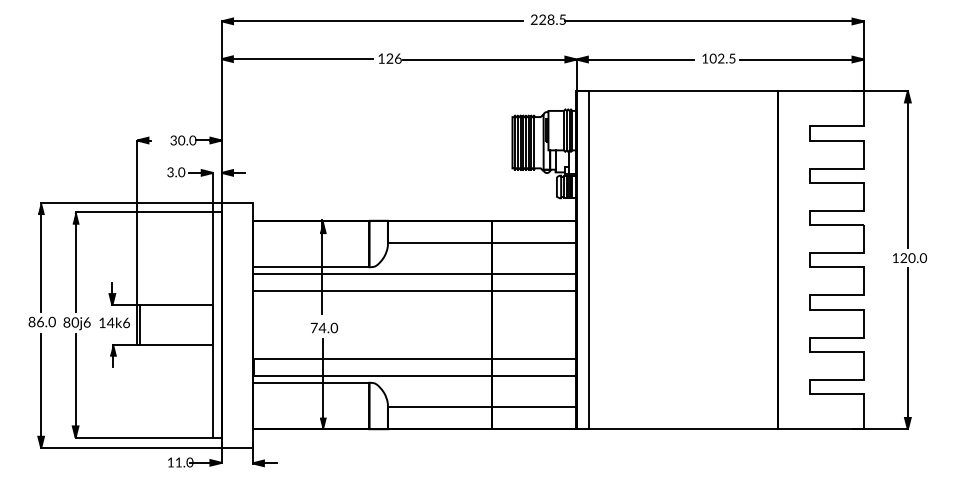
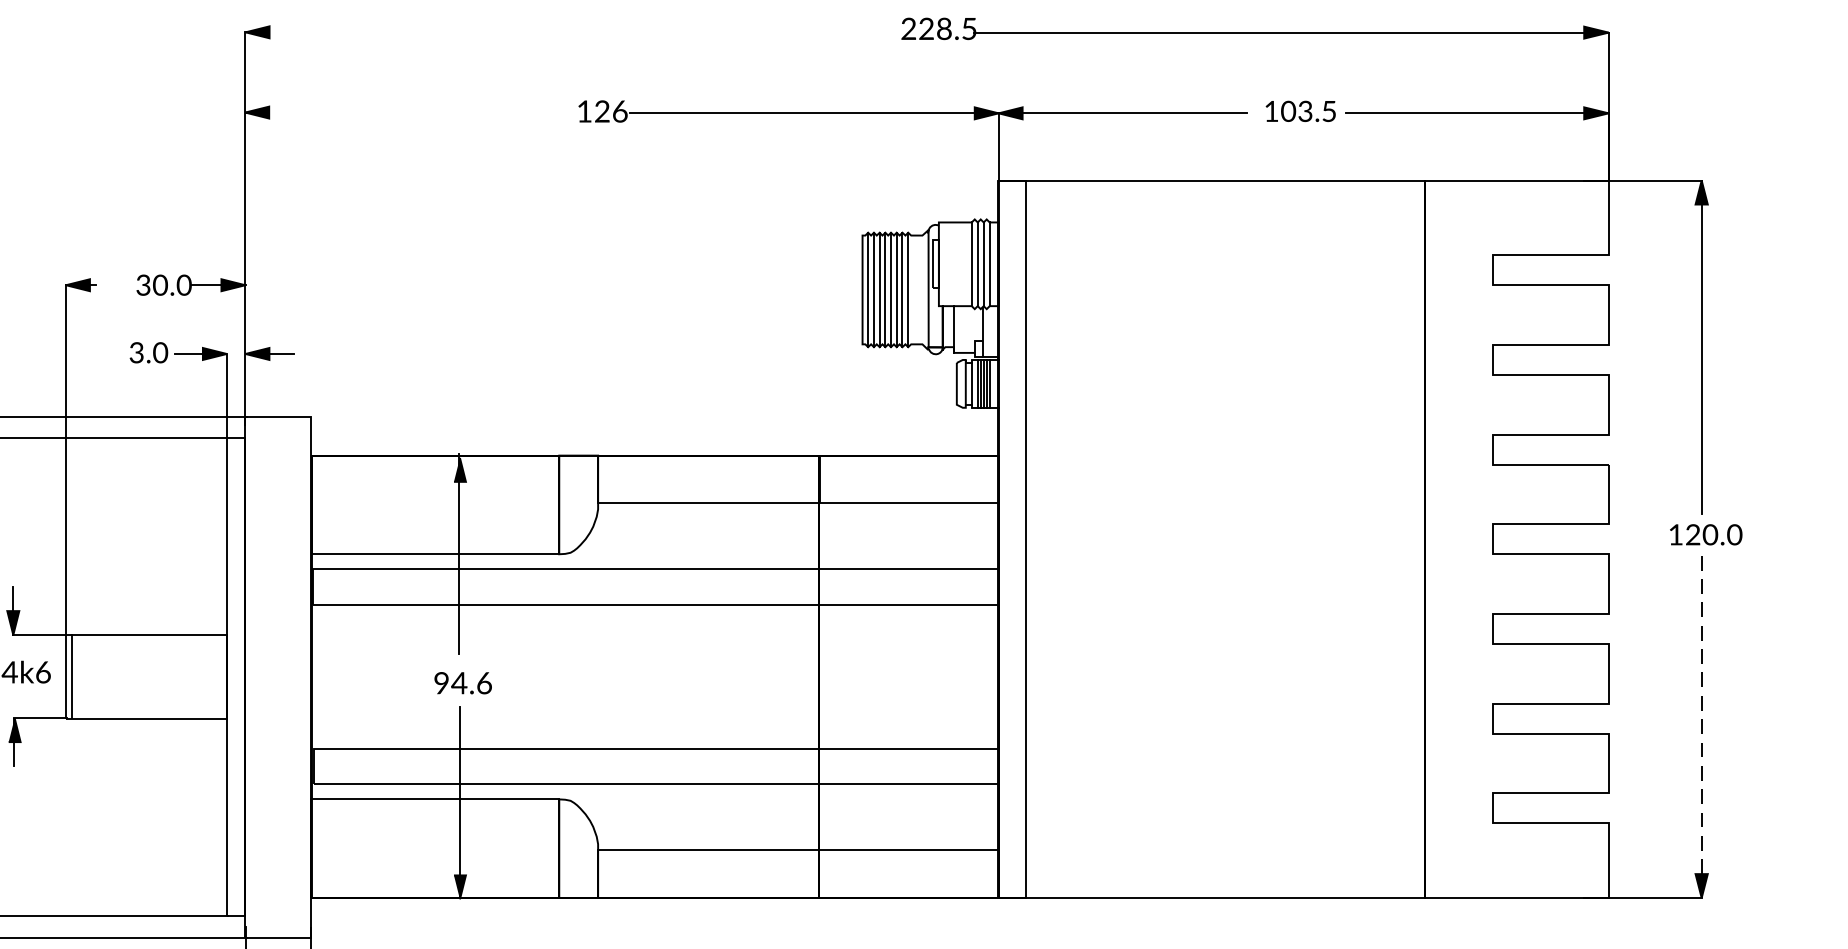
line: (374, 21) -> (569, 32), removed
line: (302, 59) -> (416, 113), removed
text: (721, 60) -> (1306, 115), 102.5 -> 103.5
text: (324, 327) -> (463, 682), 74.0 -> 94.6
line: (907, 348) -> (1700, 726), solid -> dashed

